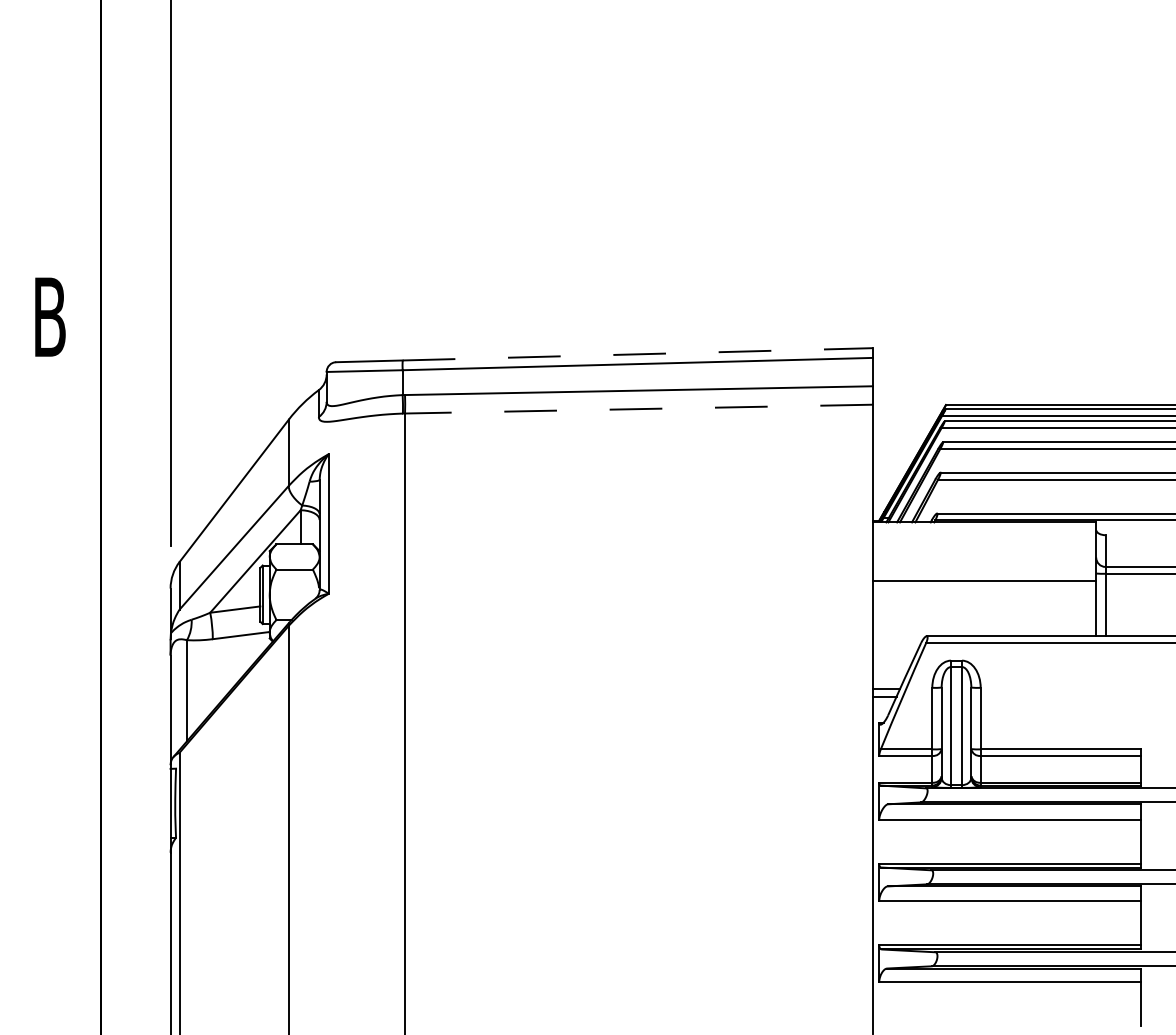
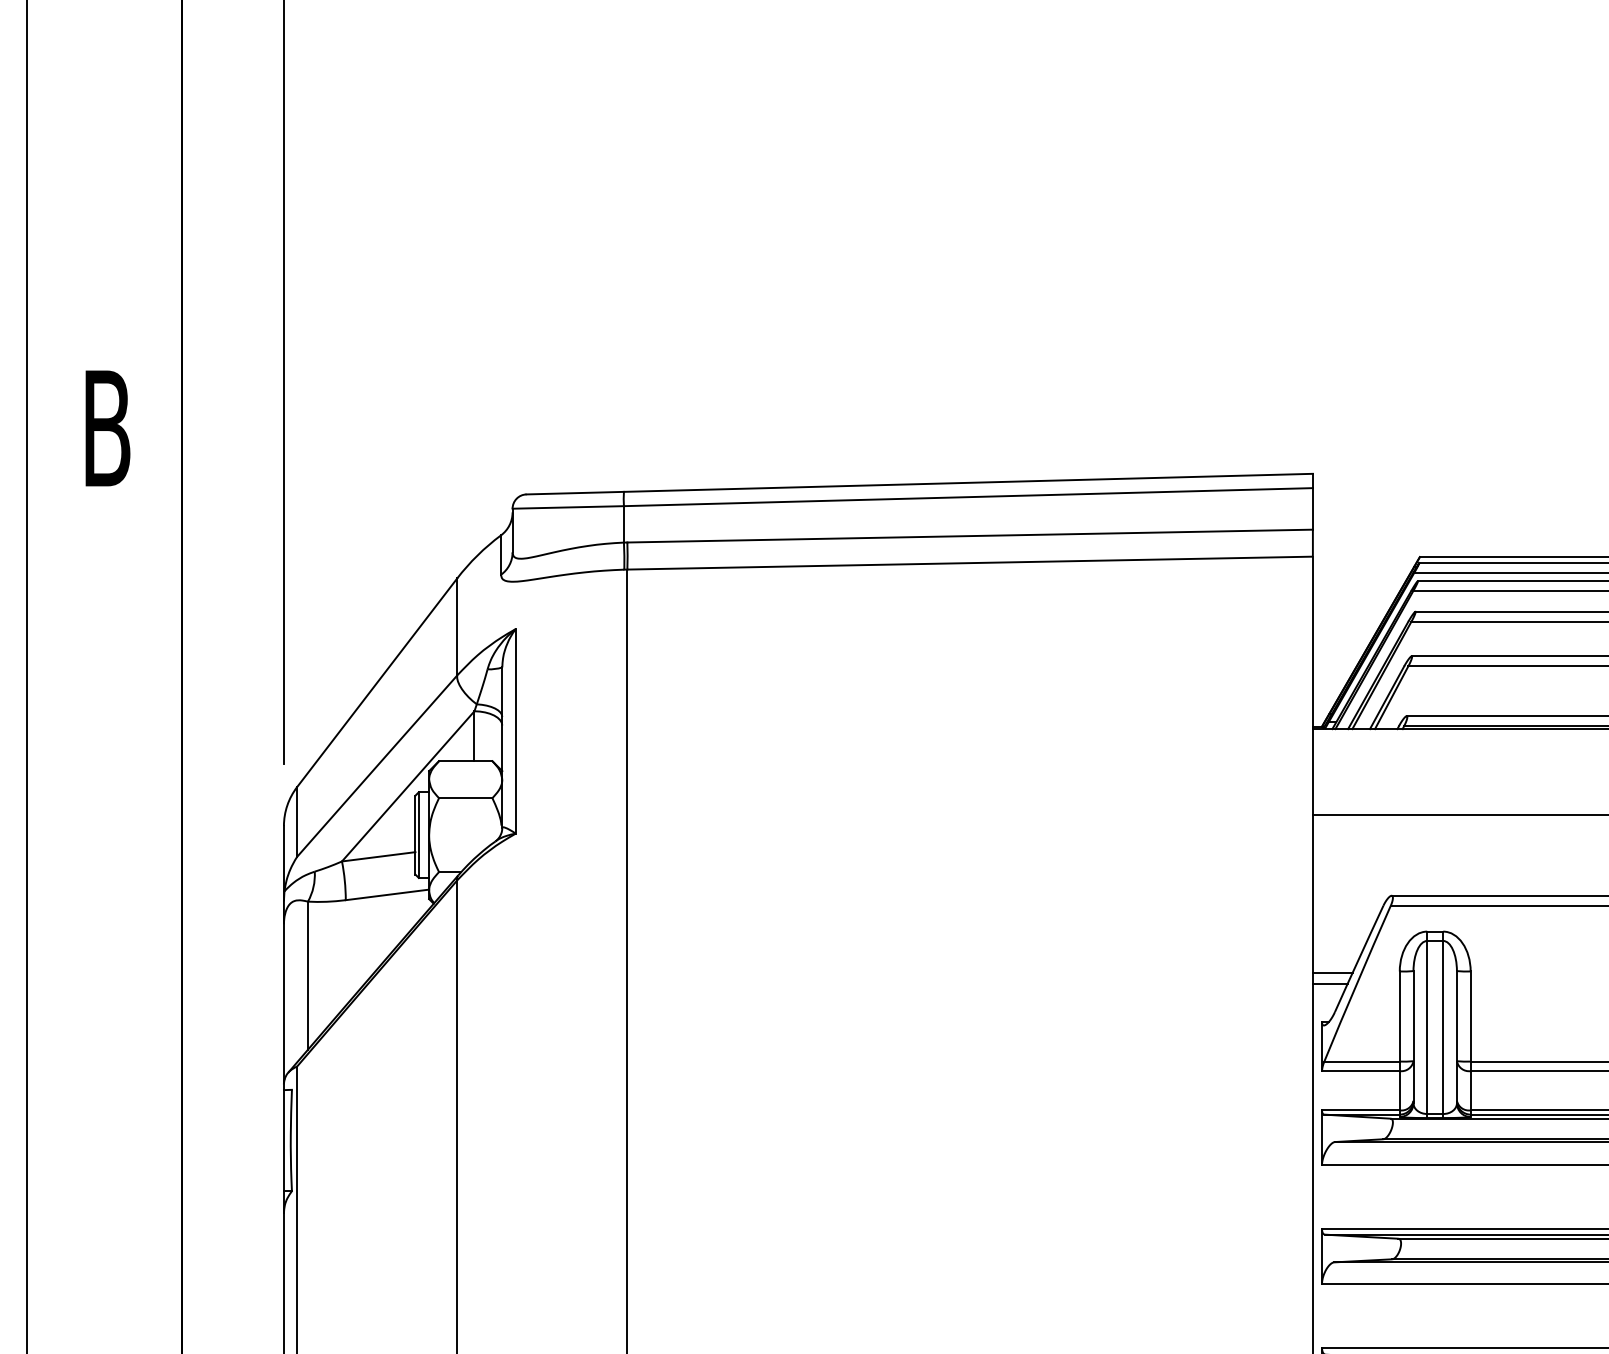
line: (638, 354) -> (969, 483), dashed -> solid
line: (640, 409) -> (972, 563), dashed -> solid

